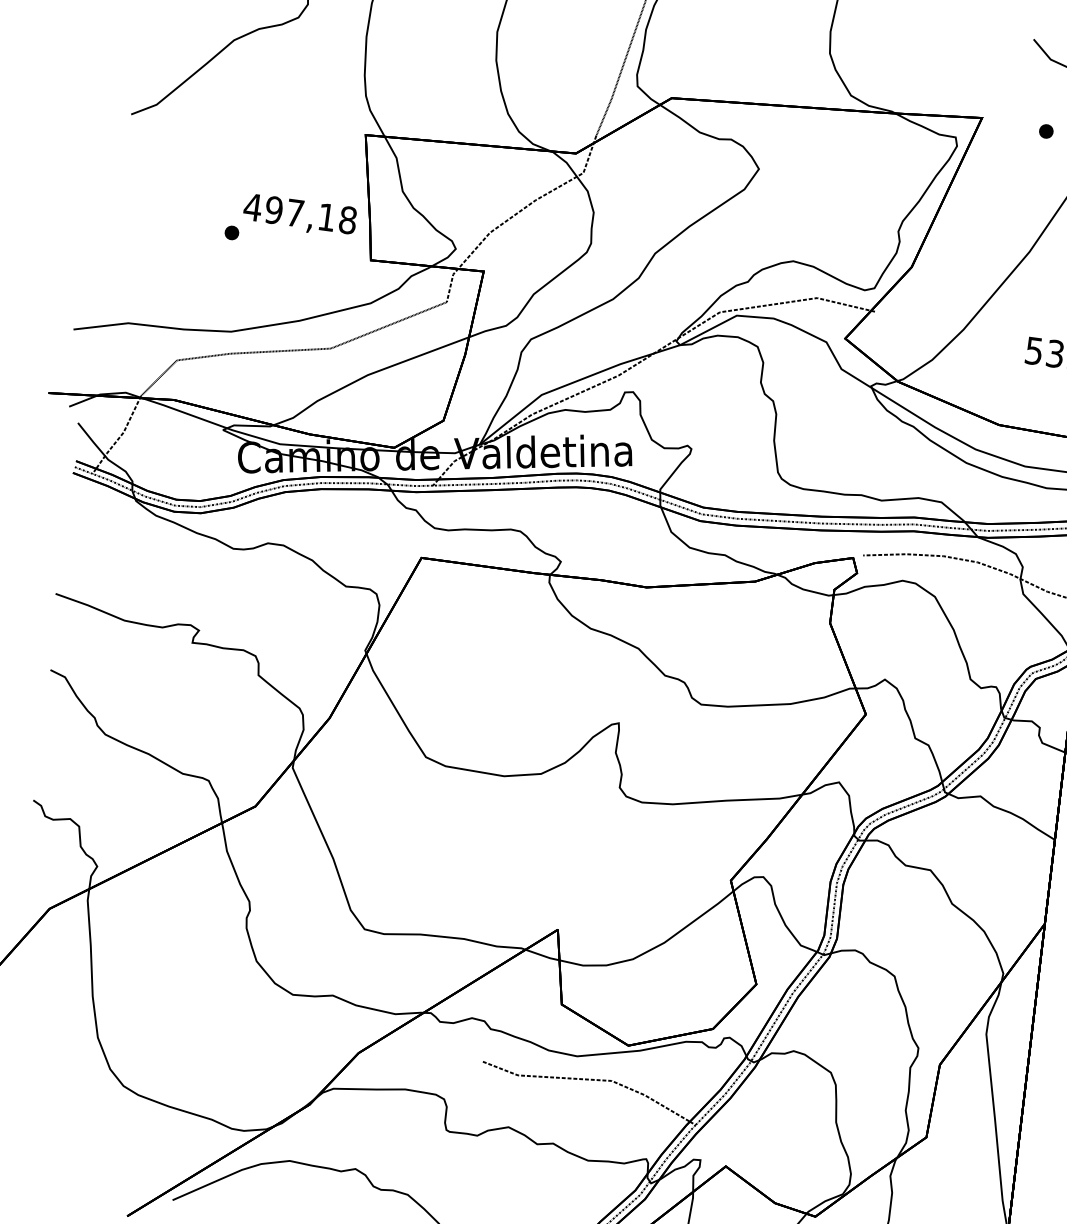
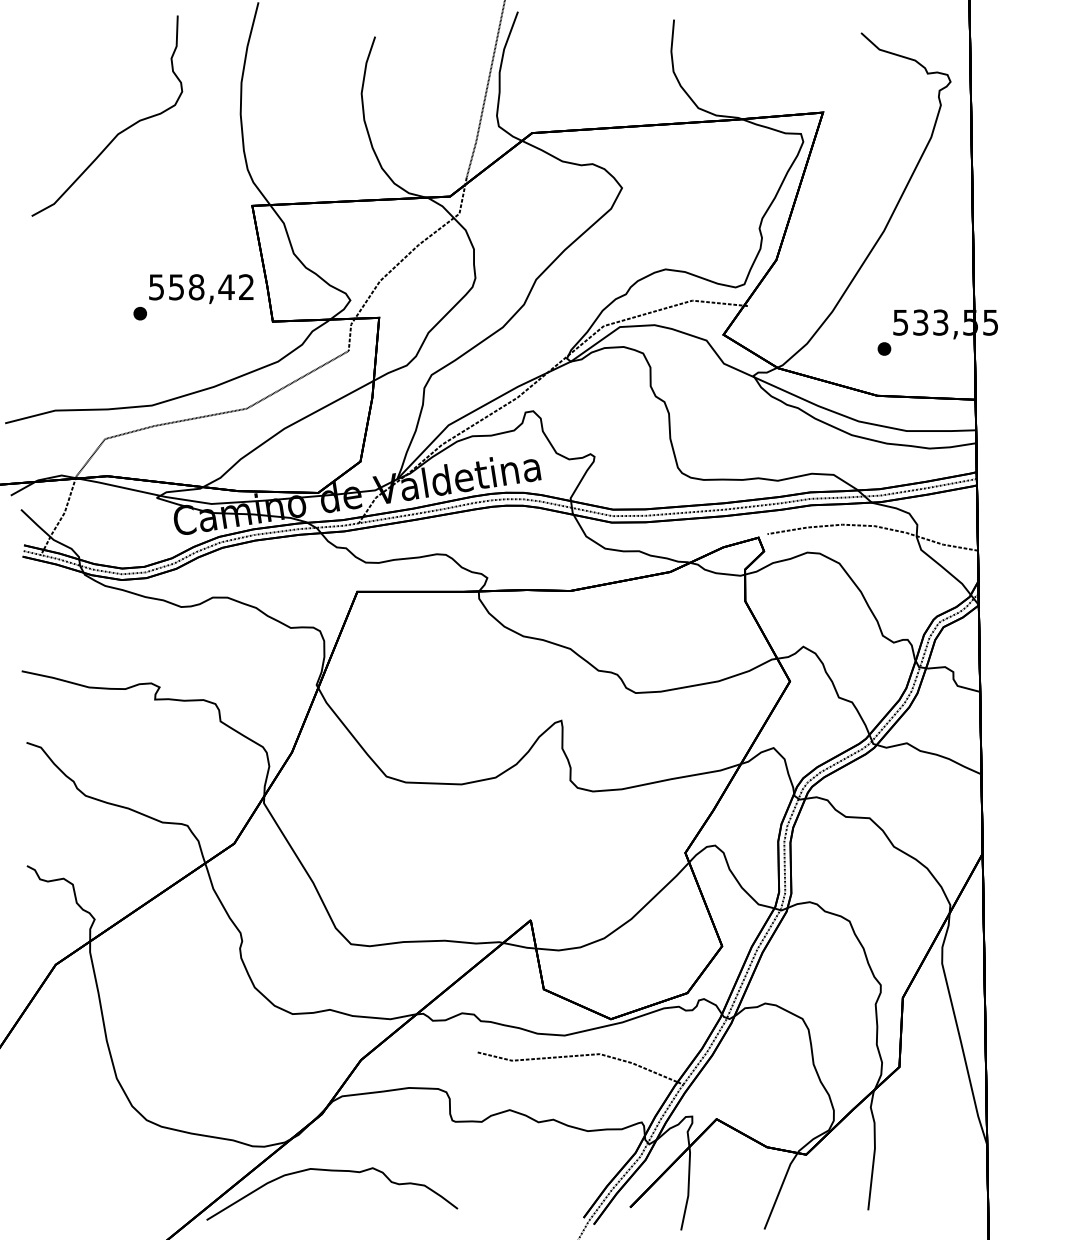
part: (1046, 130) -> (884, 348), moved
text: (300, 214) -> (201, 287), 497,18 -> 558,42

